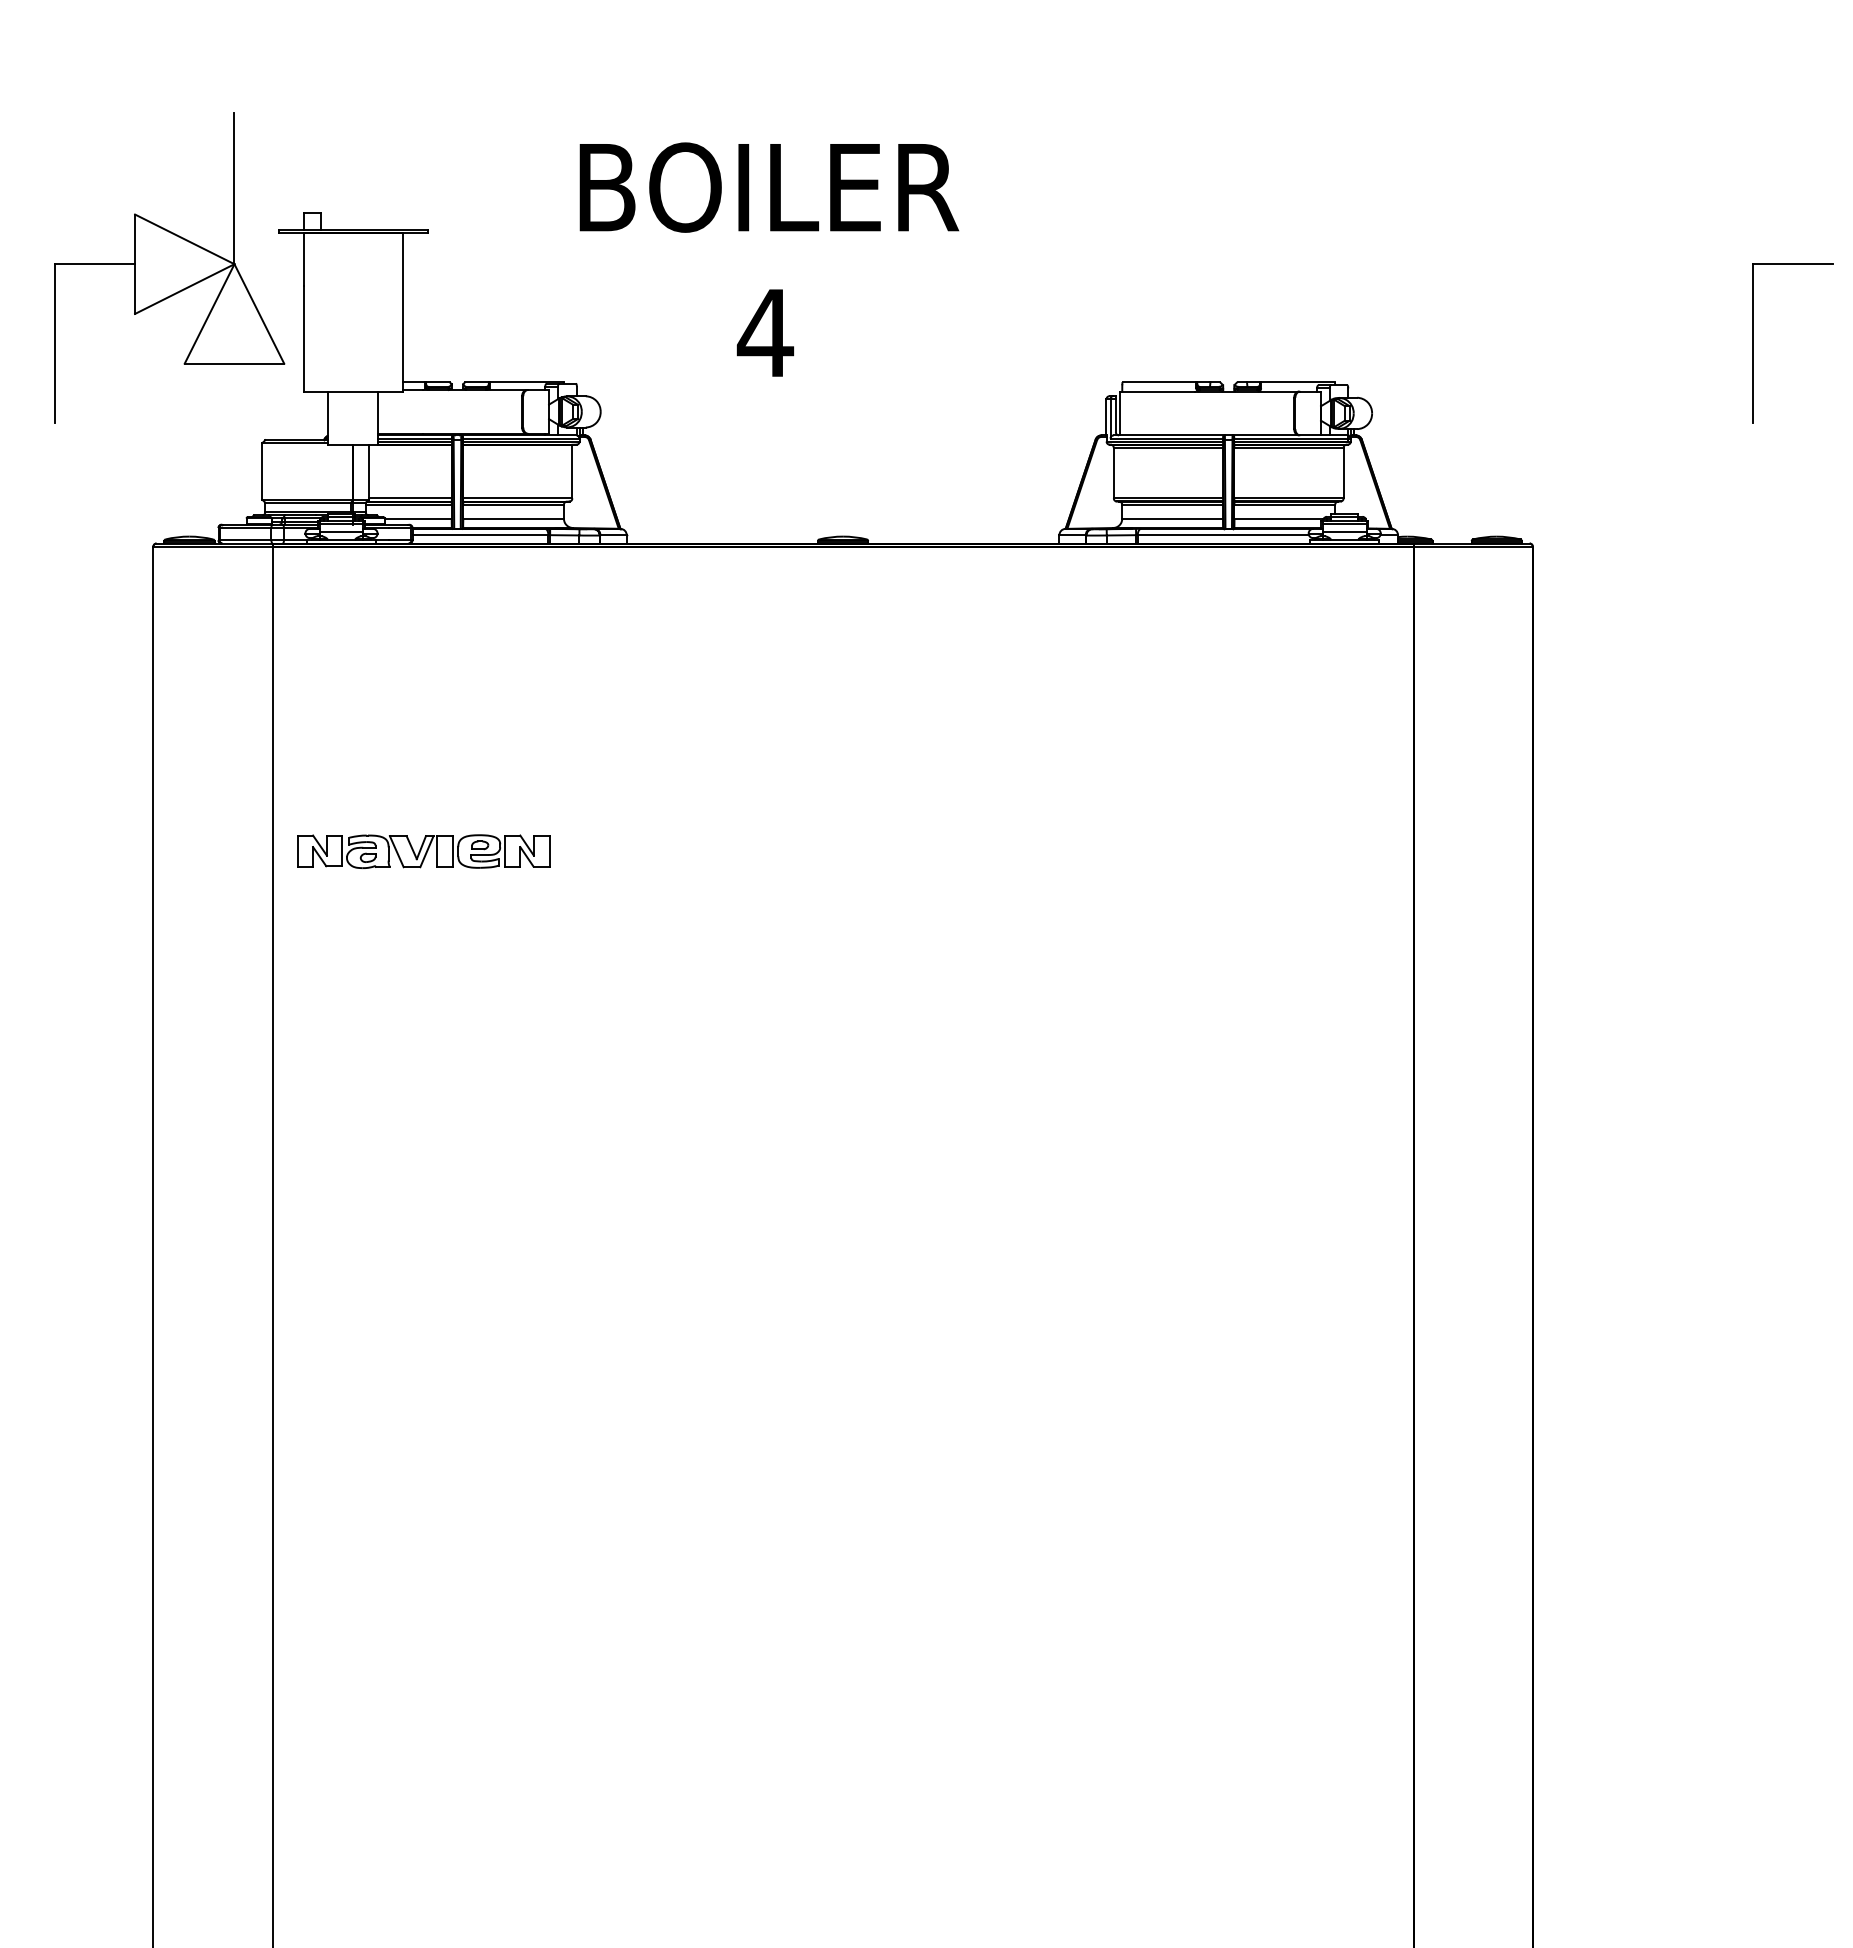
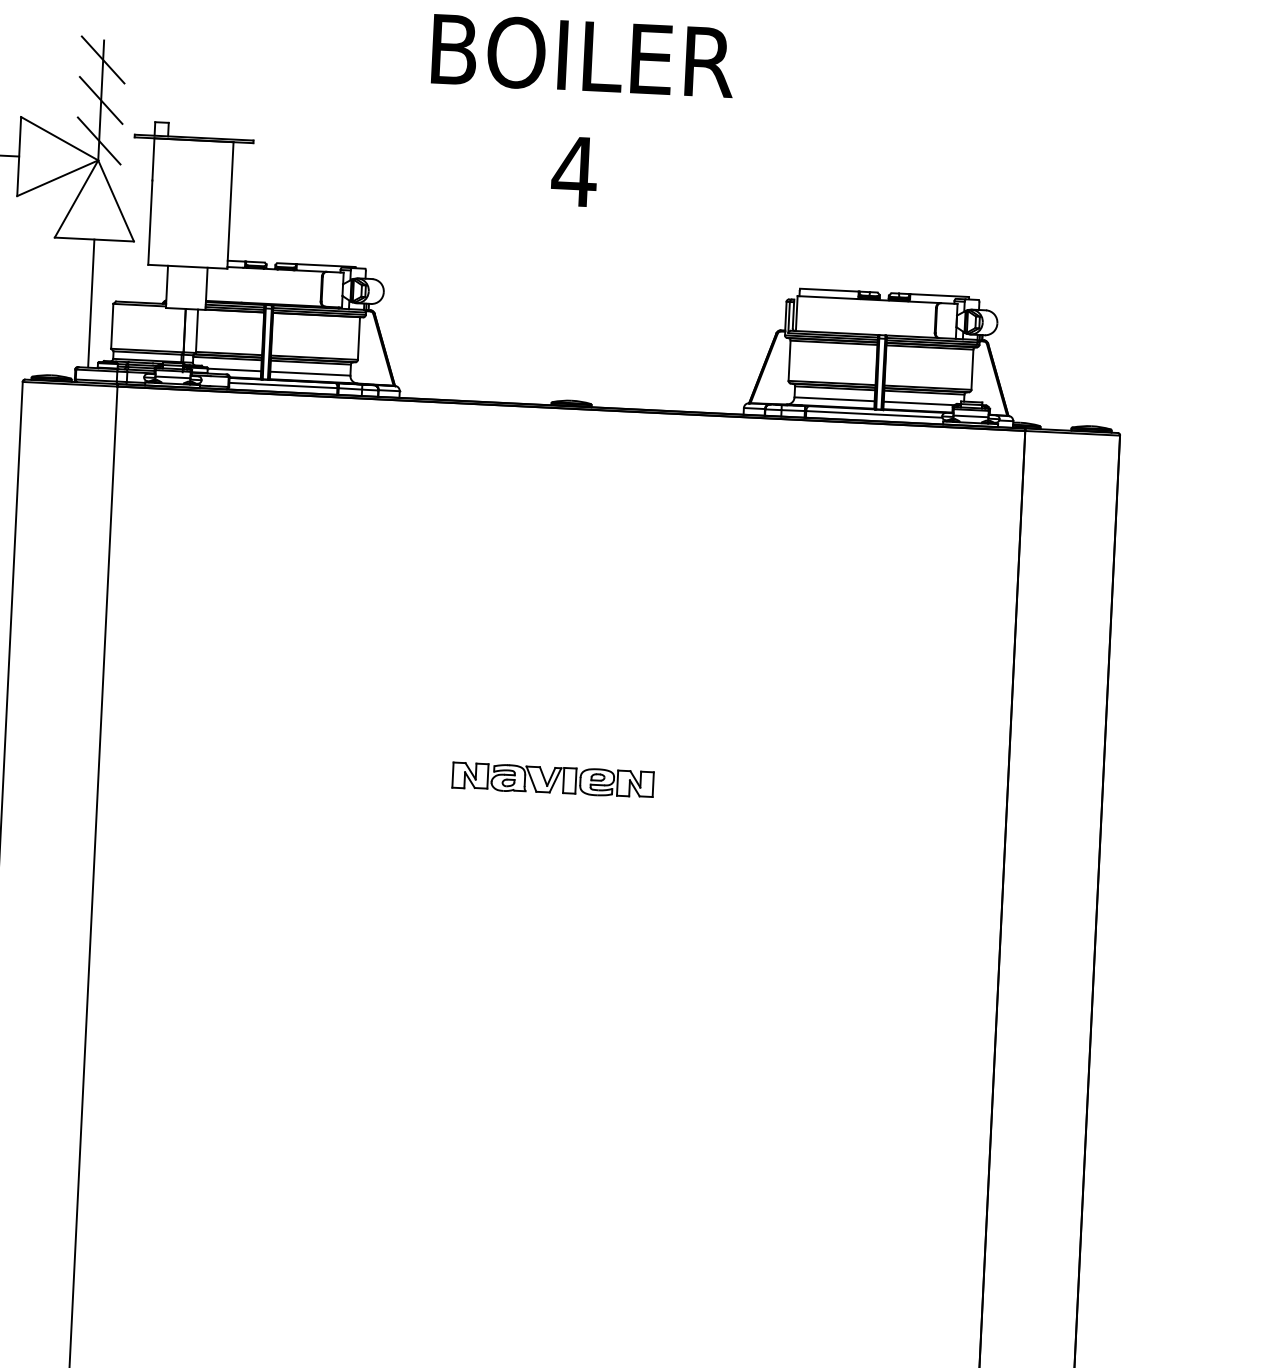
line: (234, 137) -> (103, 59), added
line: (234, 188) -> (101, 100), added
line: (234, 239) -> (99, 140), added
text: (769, 259) -> (580, 113), moved
line: (234, 443) -> (91, 303), added
part: (423, 851) -> (552, 780), moved

